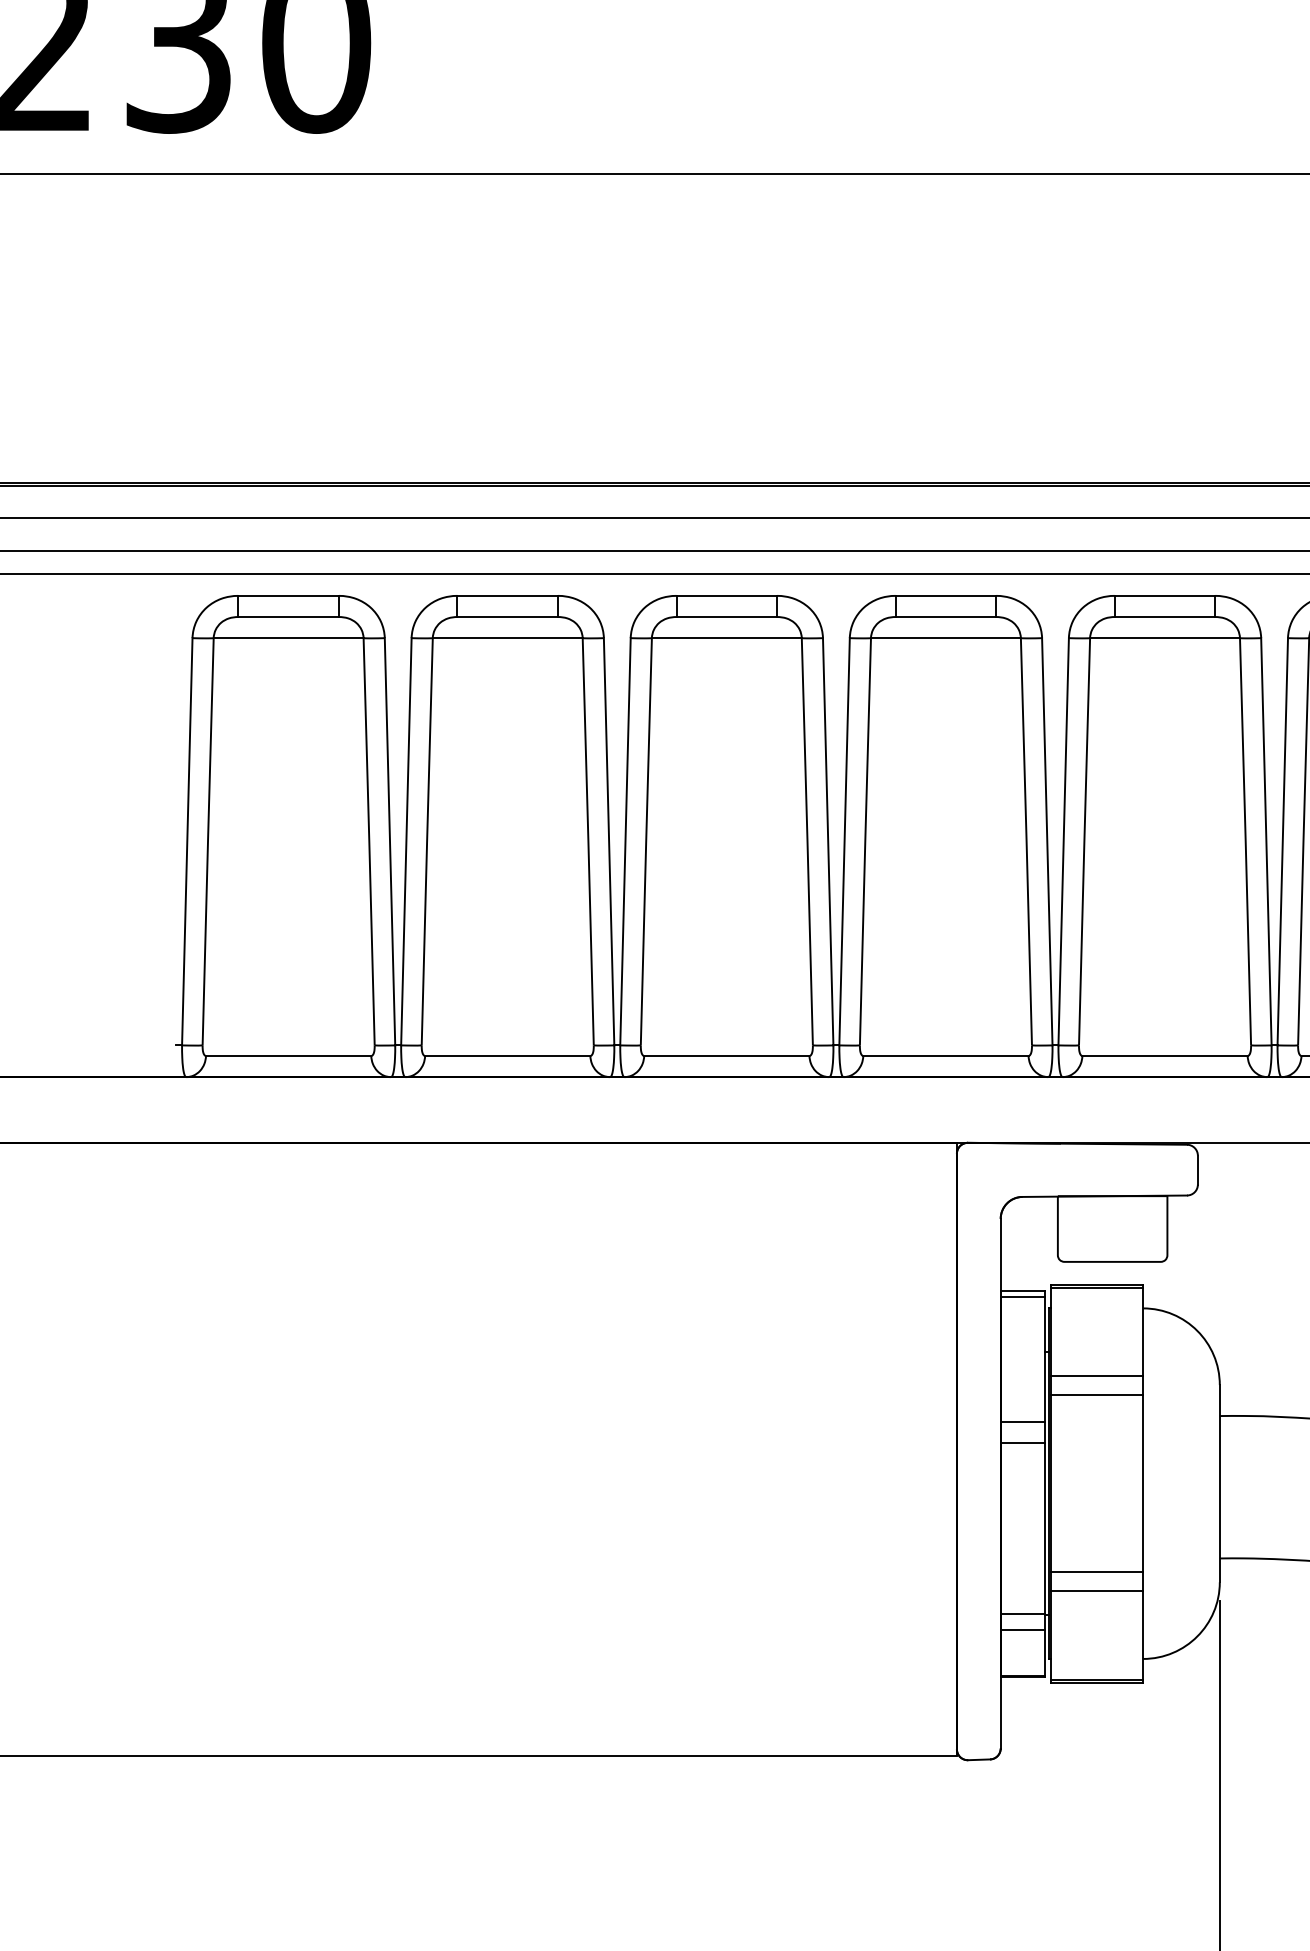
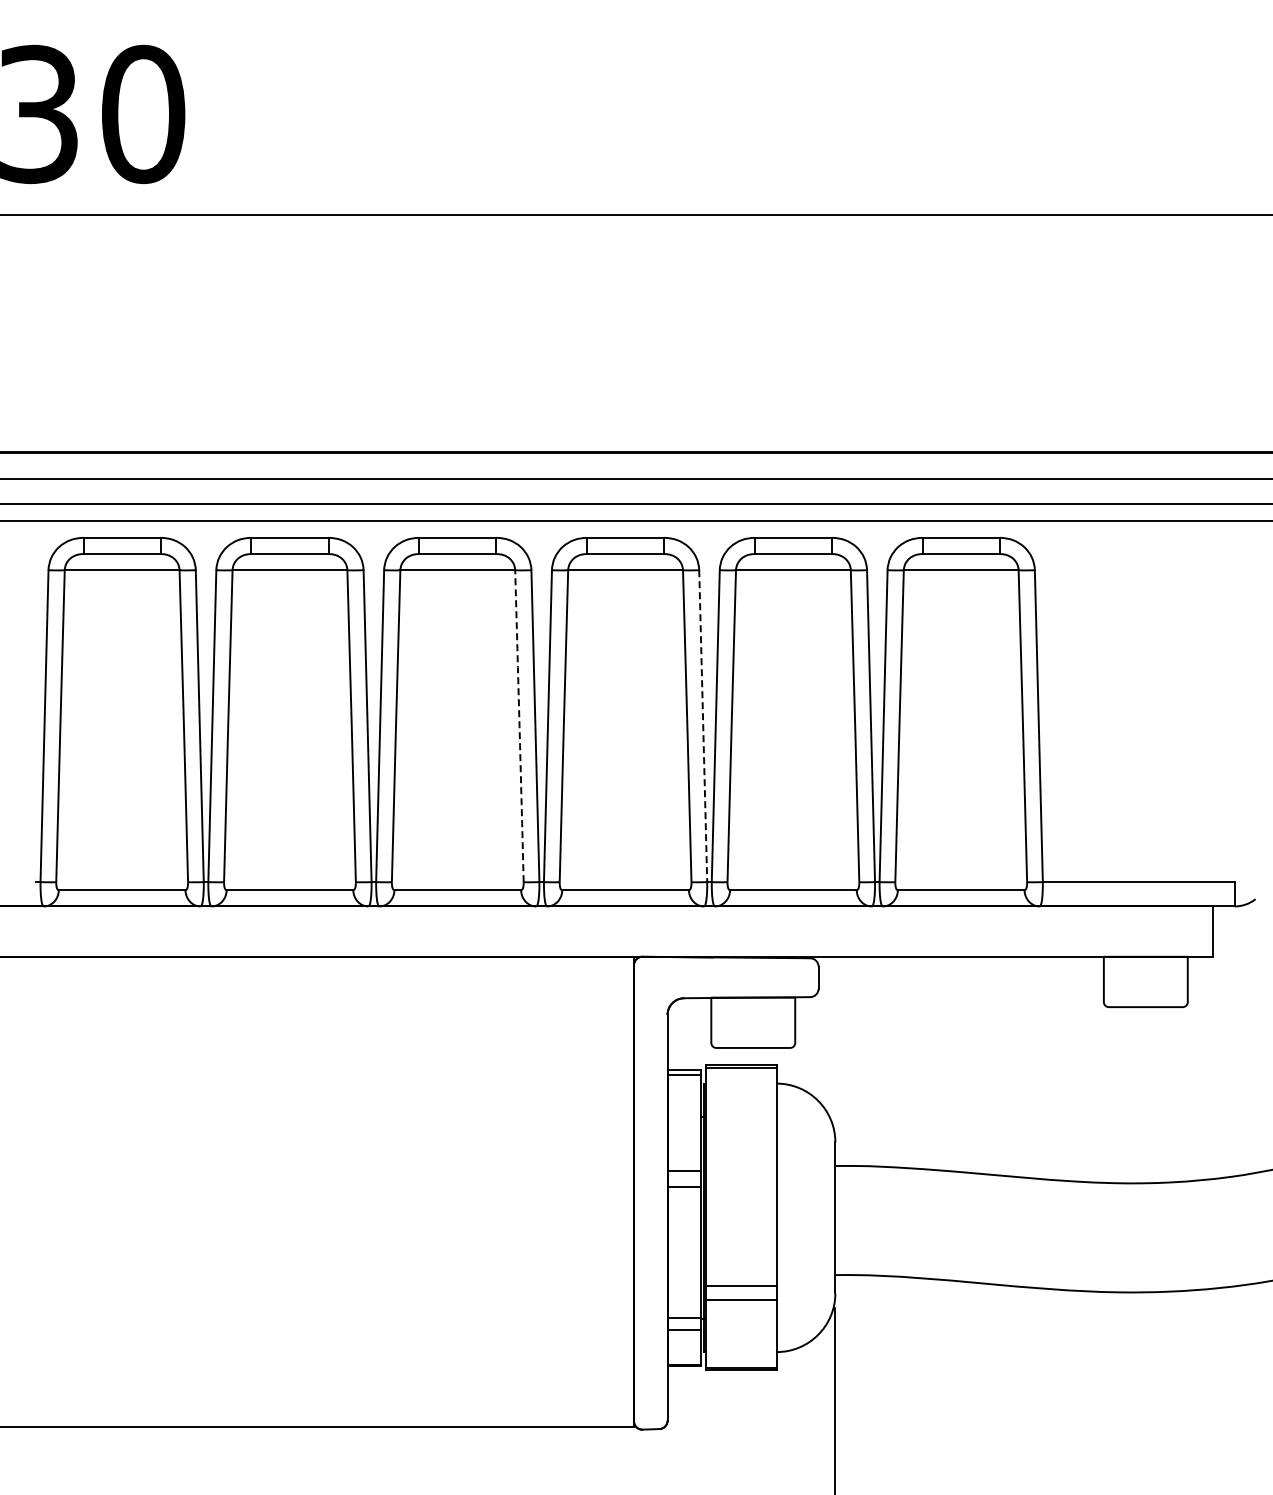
arc: (807, 842) -> (519, 726), solid -> dashed
line: (1047, 842) -> (703, 726), solid -> dashed
line: (1097, 1376) -> (741, 1135), removed
line: (1097, 1395) -> (741, 1150), removed

